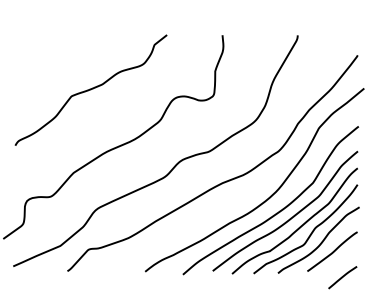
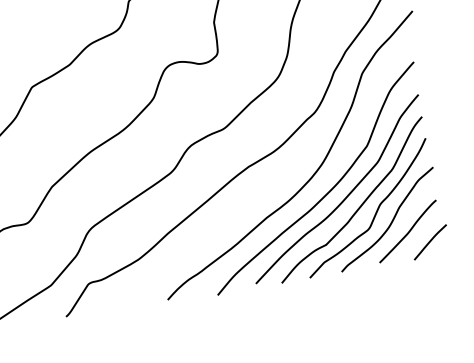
line: (342, 277) -> (430, 242), moved

